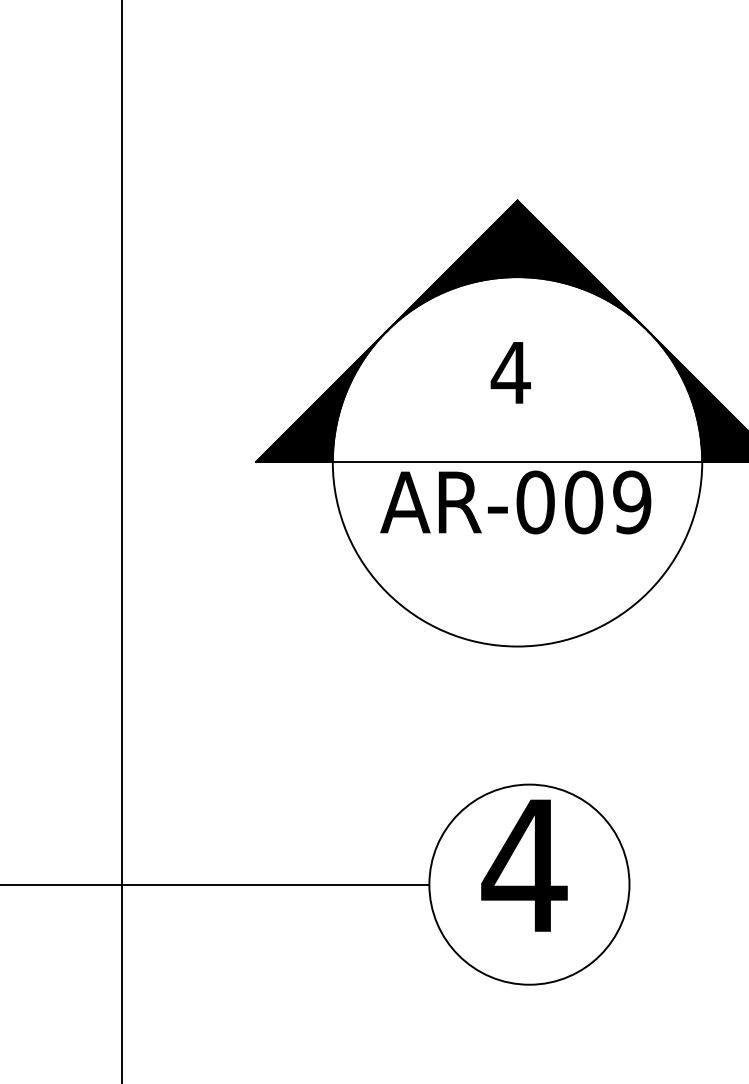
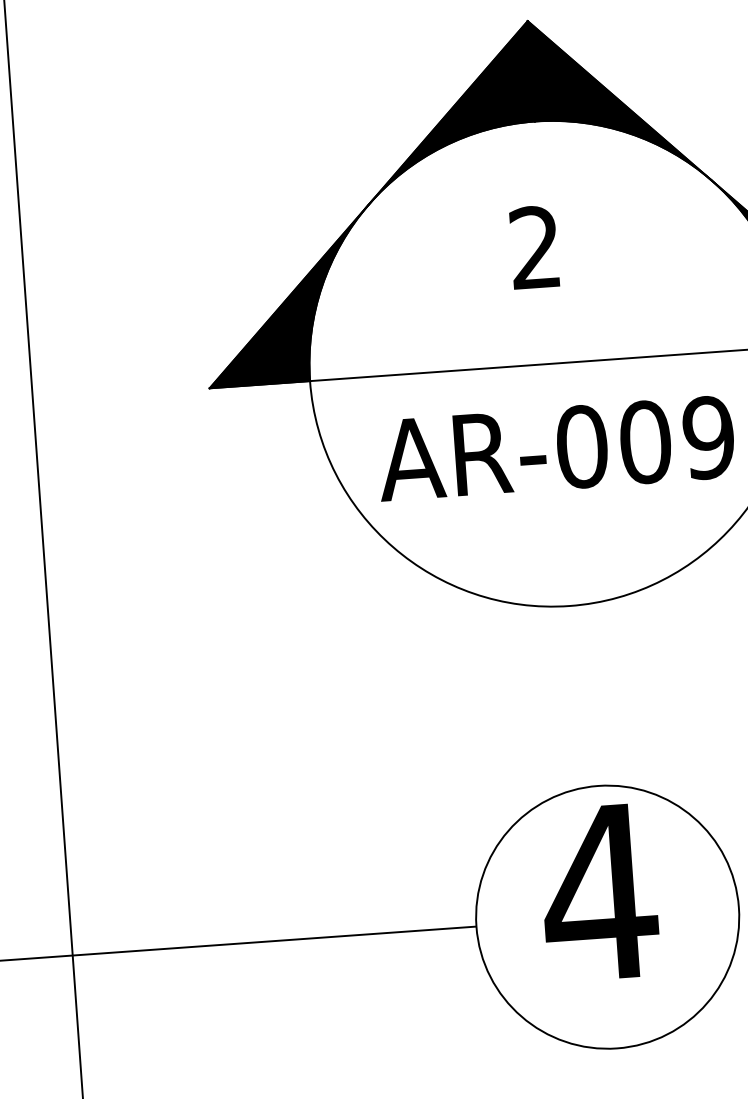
text: (510, 372) -> (534, 247), 4 -> 2
text: (515, 502) -> (555, 448), moved

